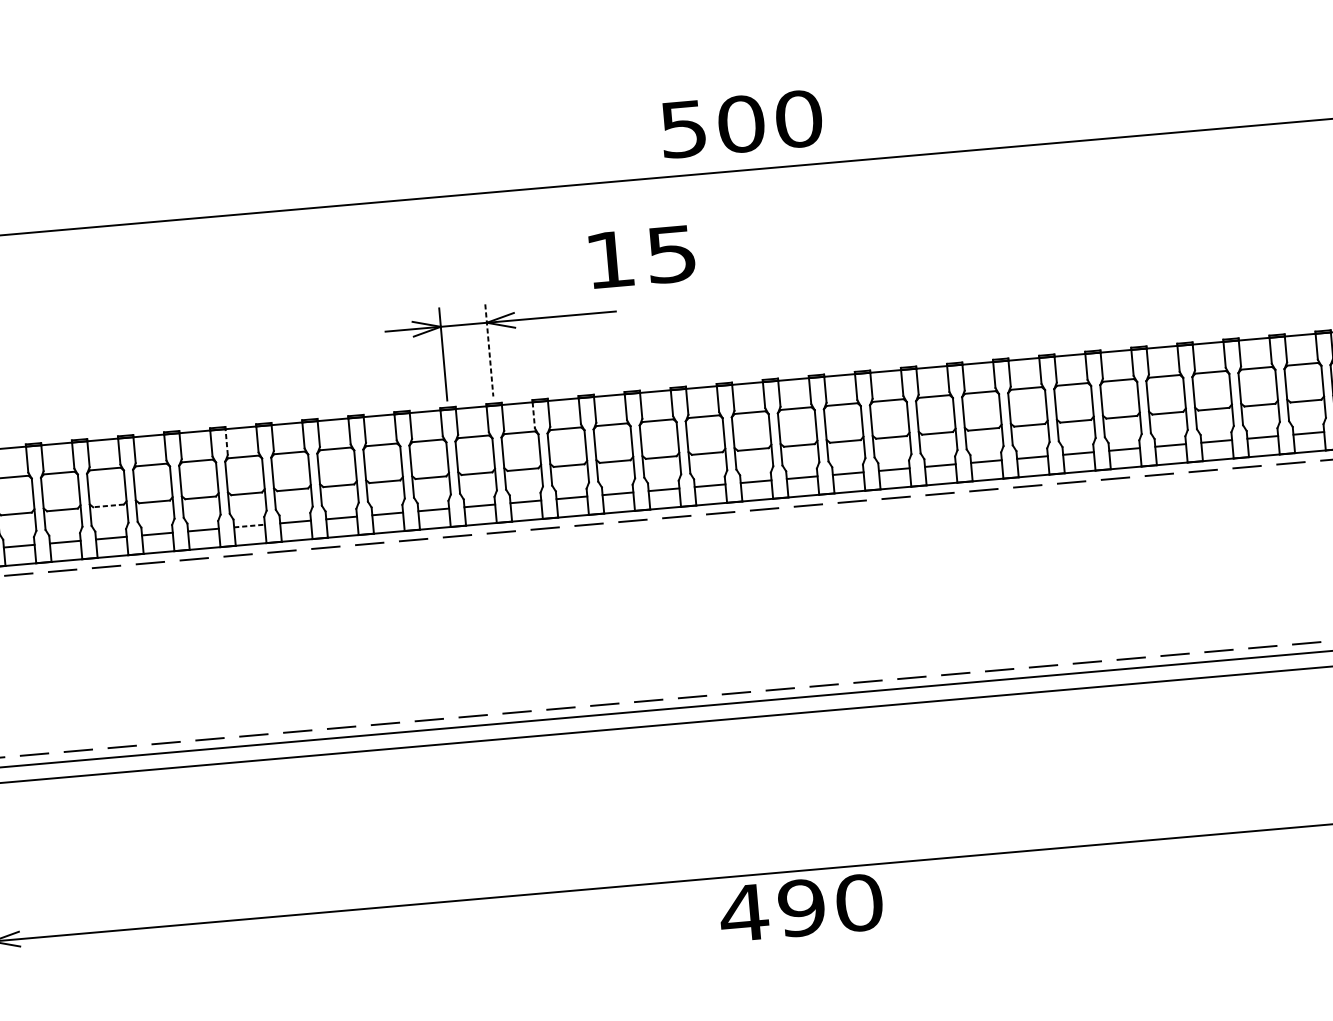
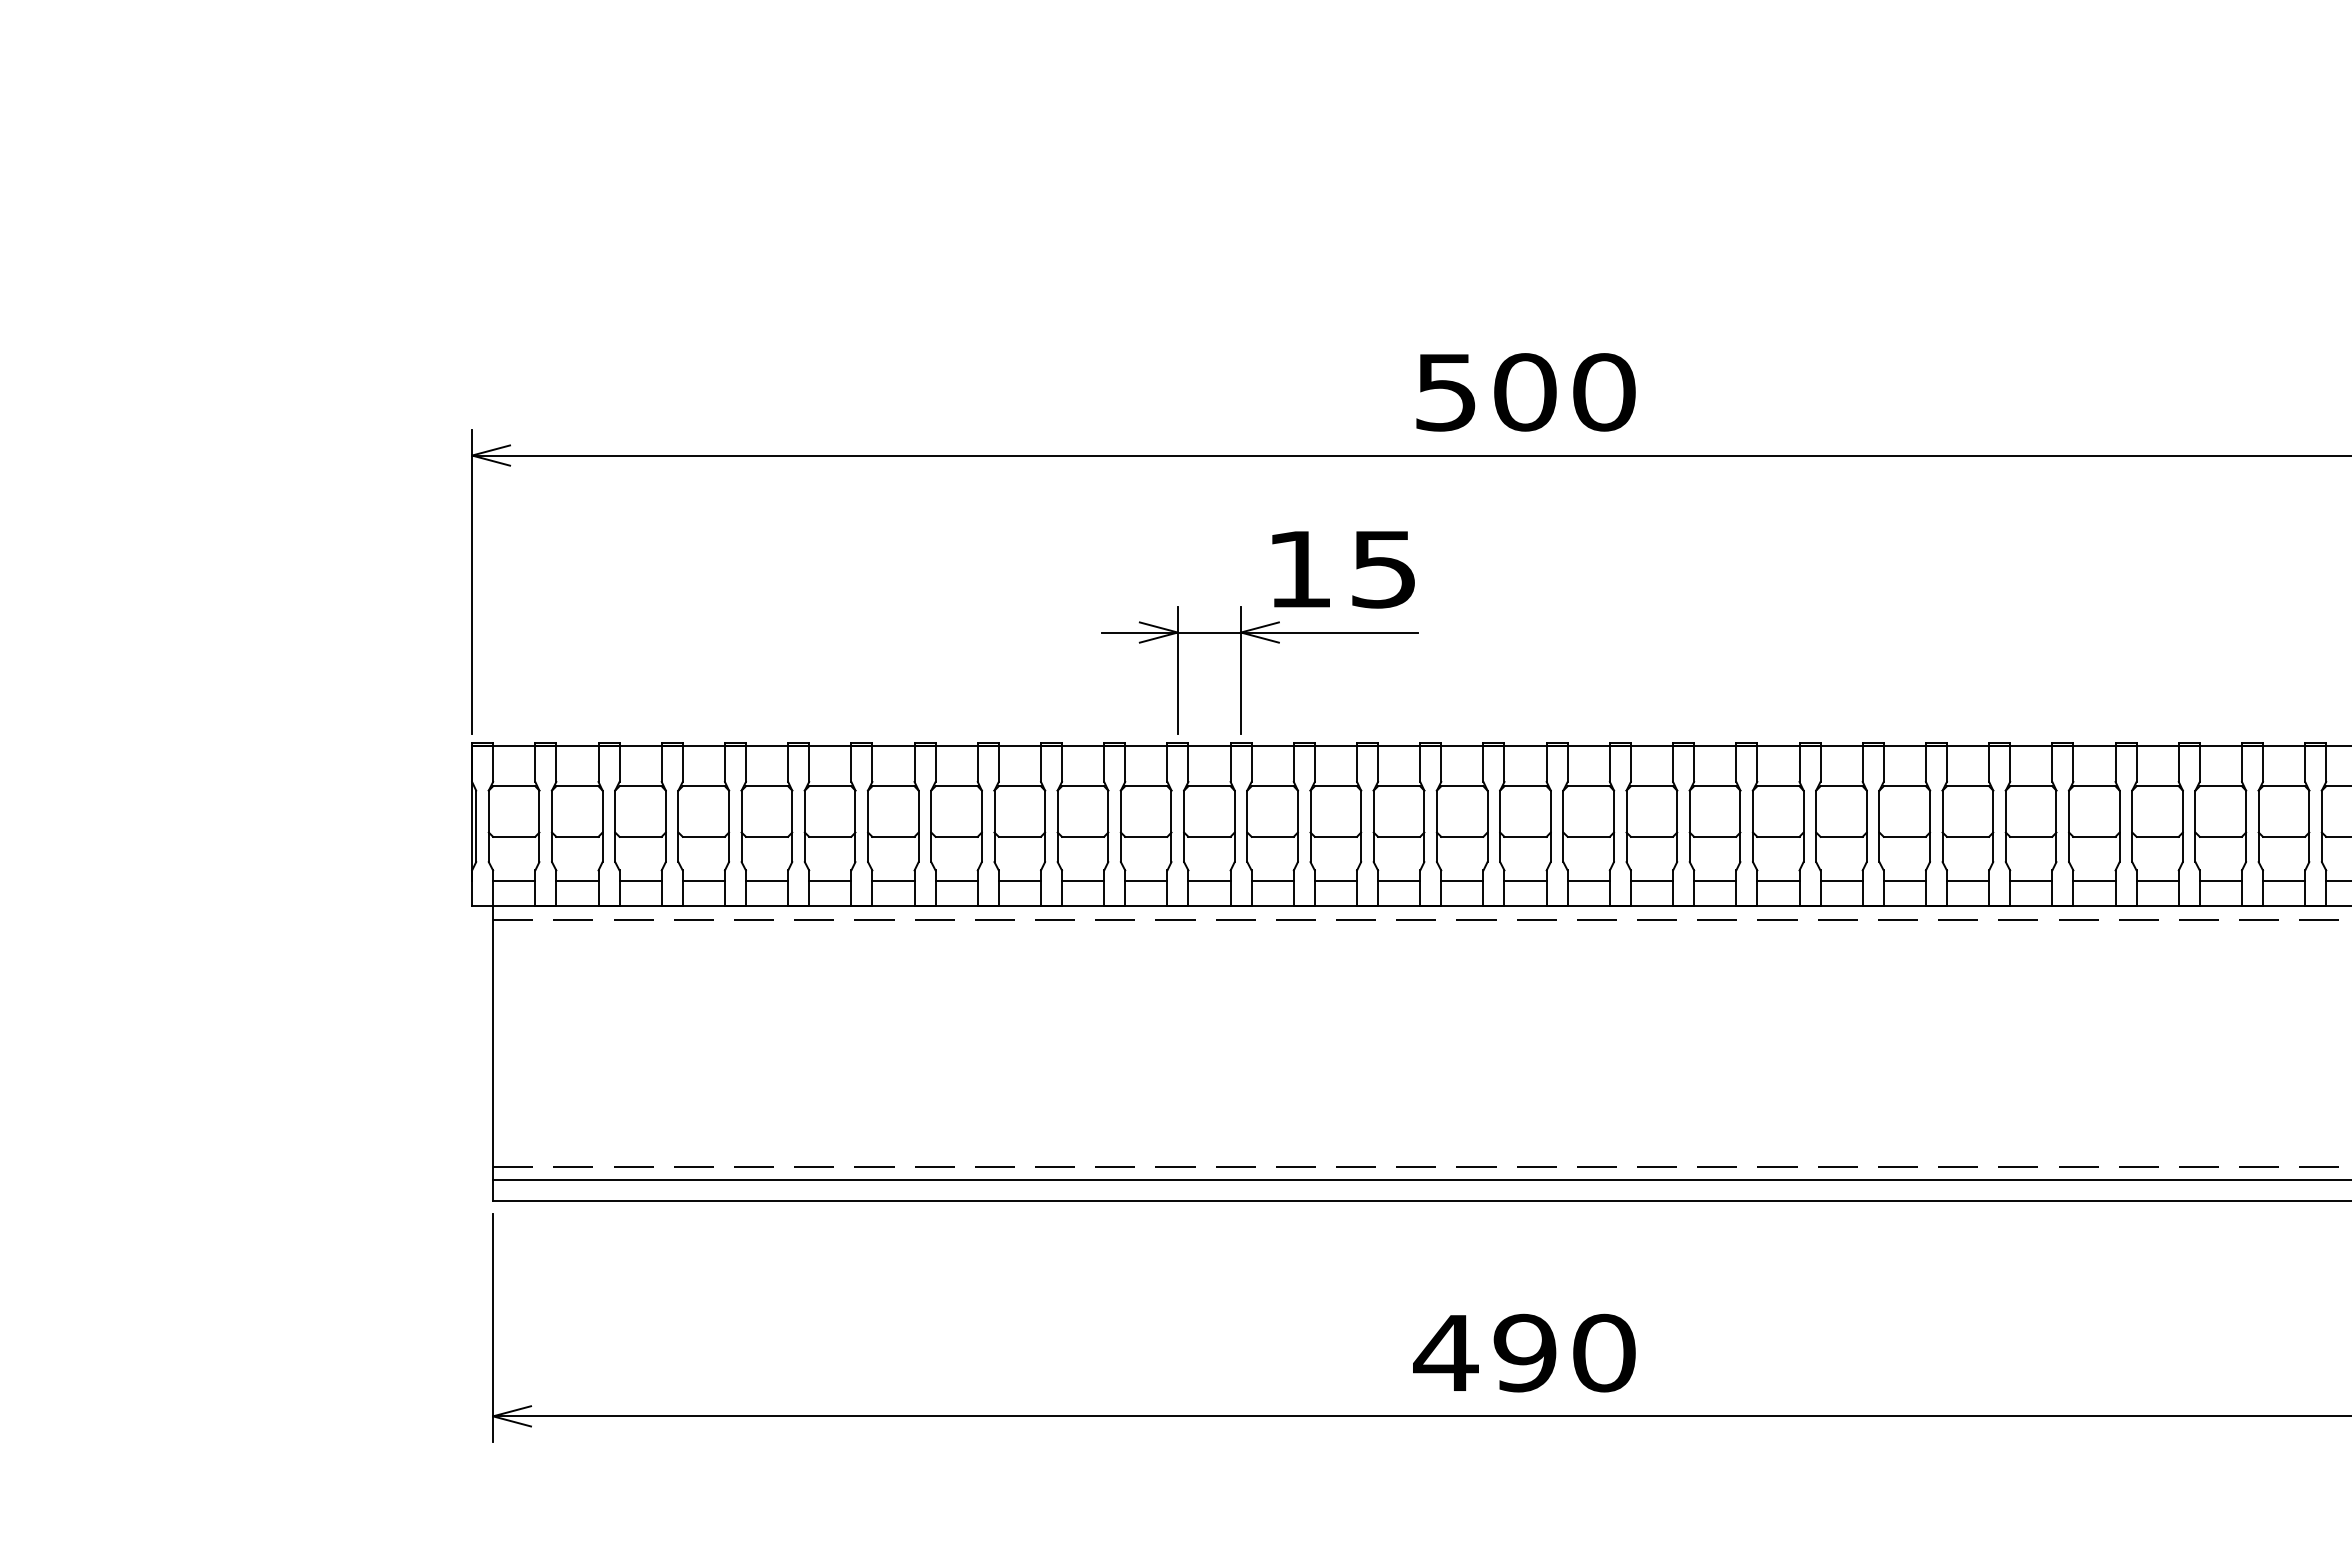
text: (741, 124) -> (1525, 392), moved
text: (642, 257) -> (1343, 569), moved
line: (489, 350) -> (1241, 670), dashed -> solid
line: (533, 415) -> (1293, 764), dashed -> solid
line: (226, 442) -> (872, 764), dashed -> solid
line: (108, 505) -> (703, 836), dashed -> solid
line: (249, 526) -> (893, 881), dashed -> solid
text: (801, 907) -> (1524, 1352), moved

